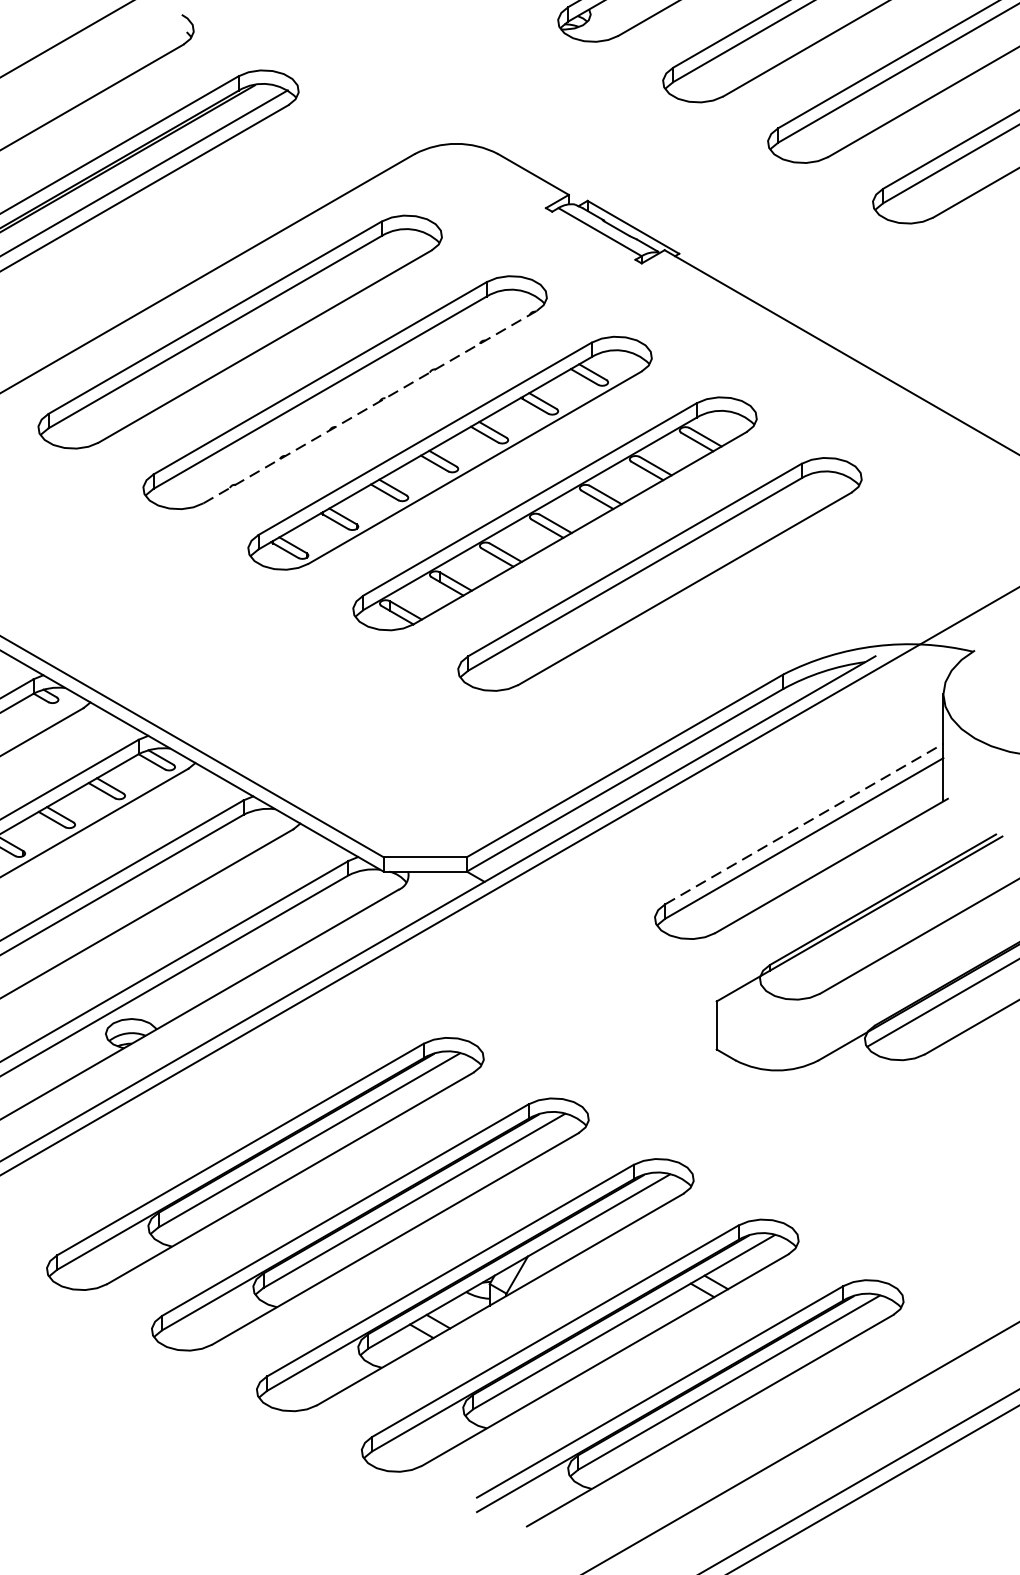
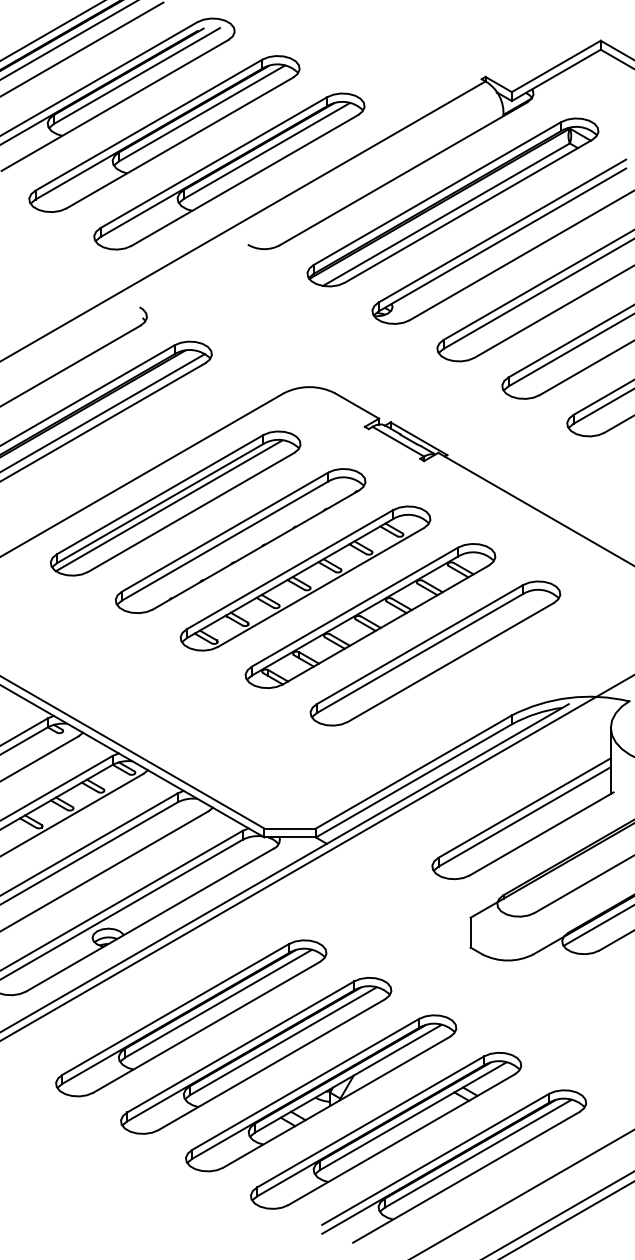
line: (228, 335) -> (168, 505), added
line: (370, 406) -> (256, 549), dashed -> solid
line: (805, 823) -> (525, 807), dashed -> solid

